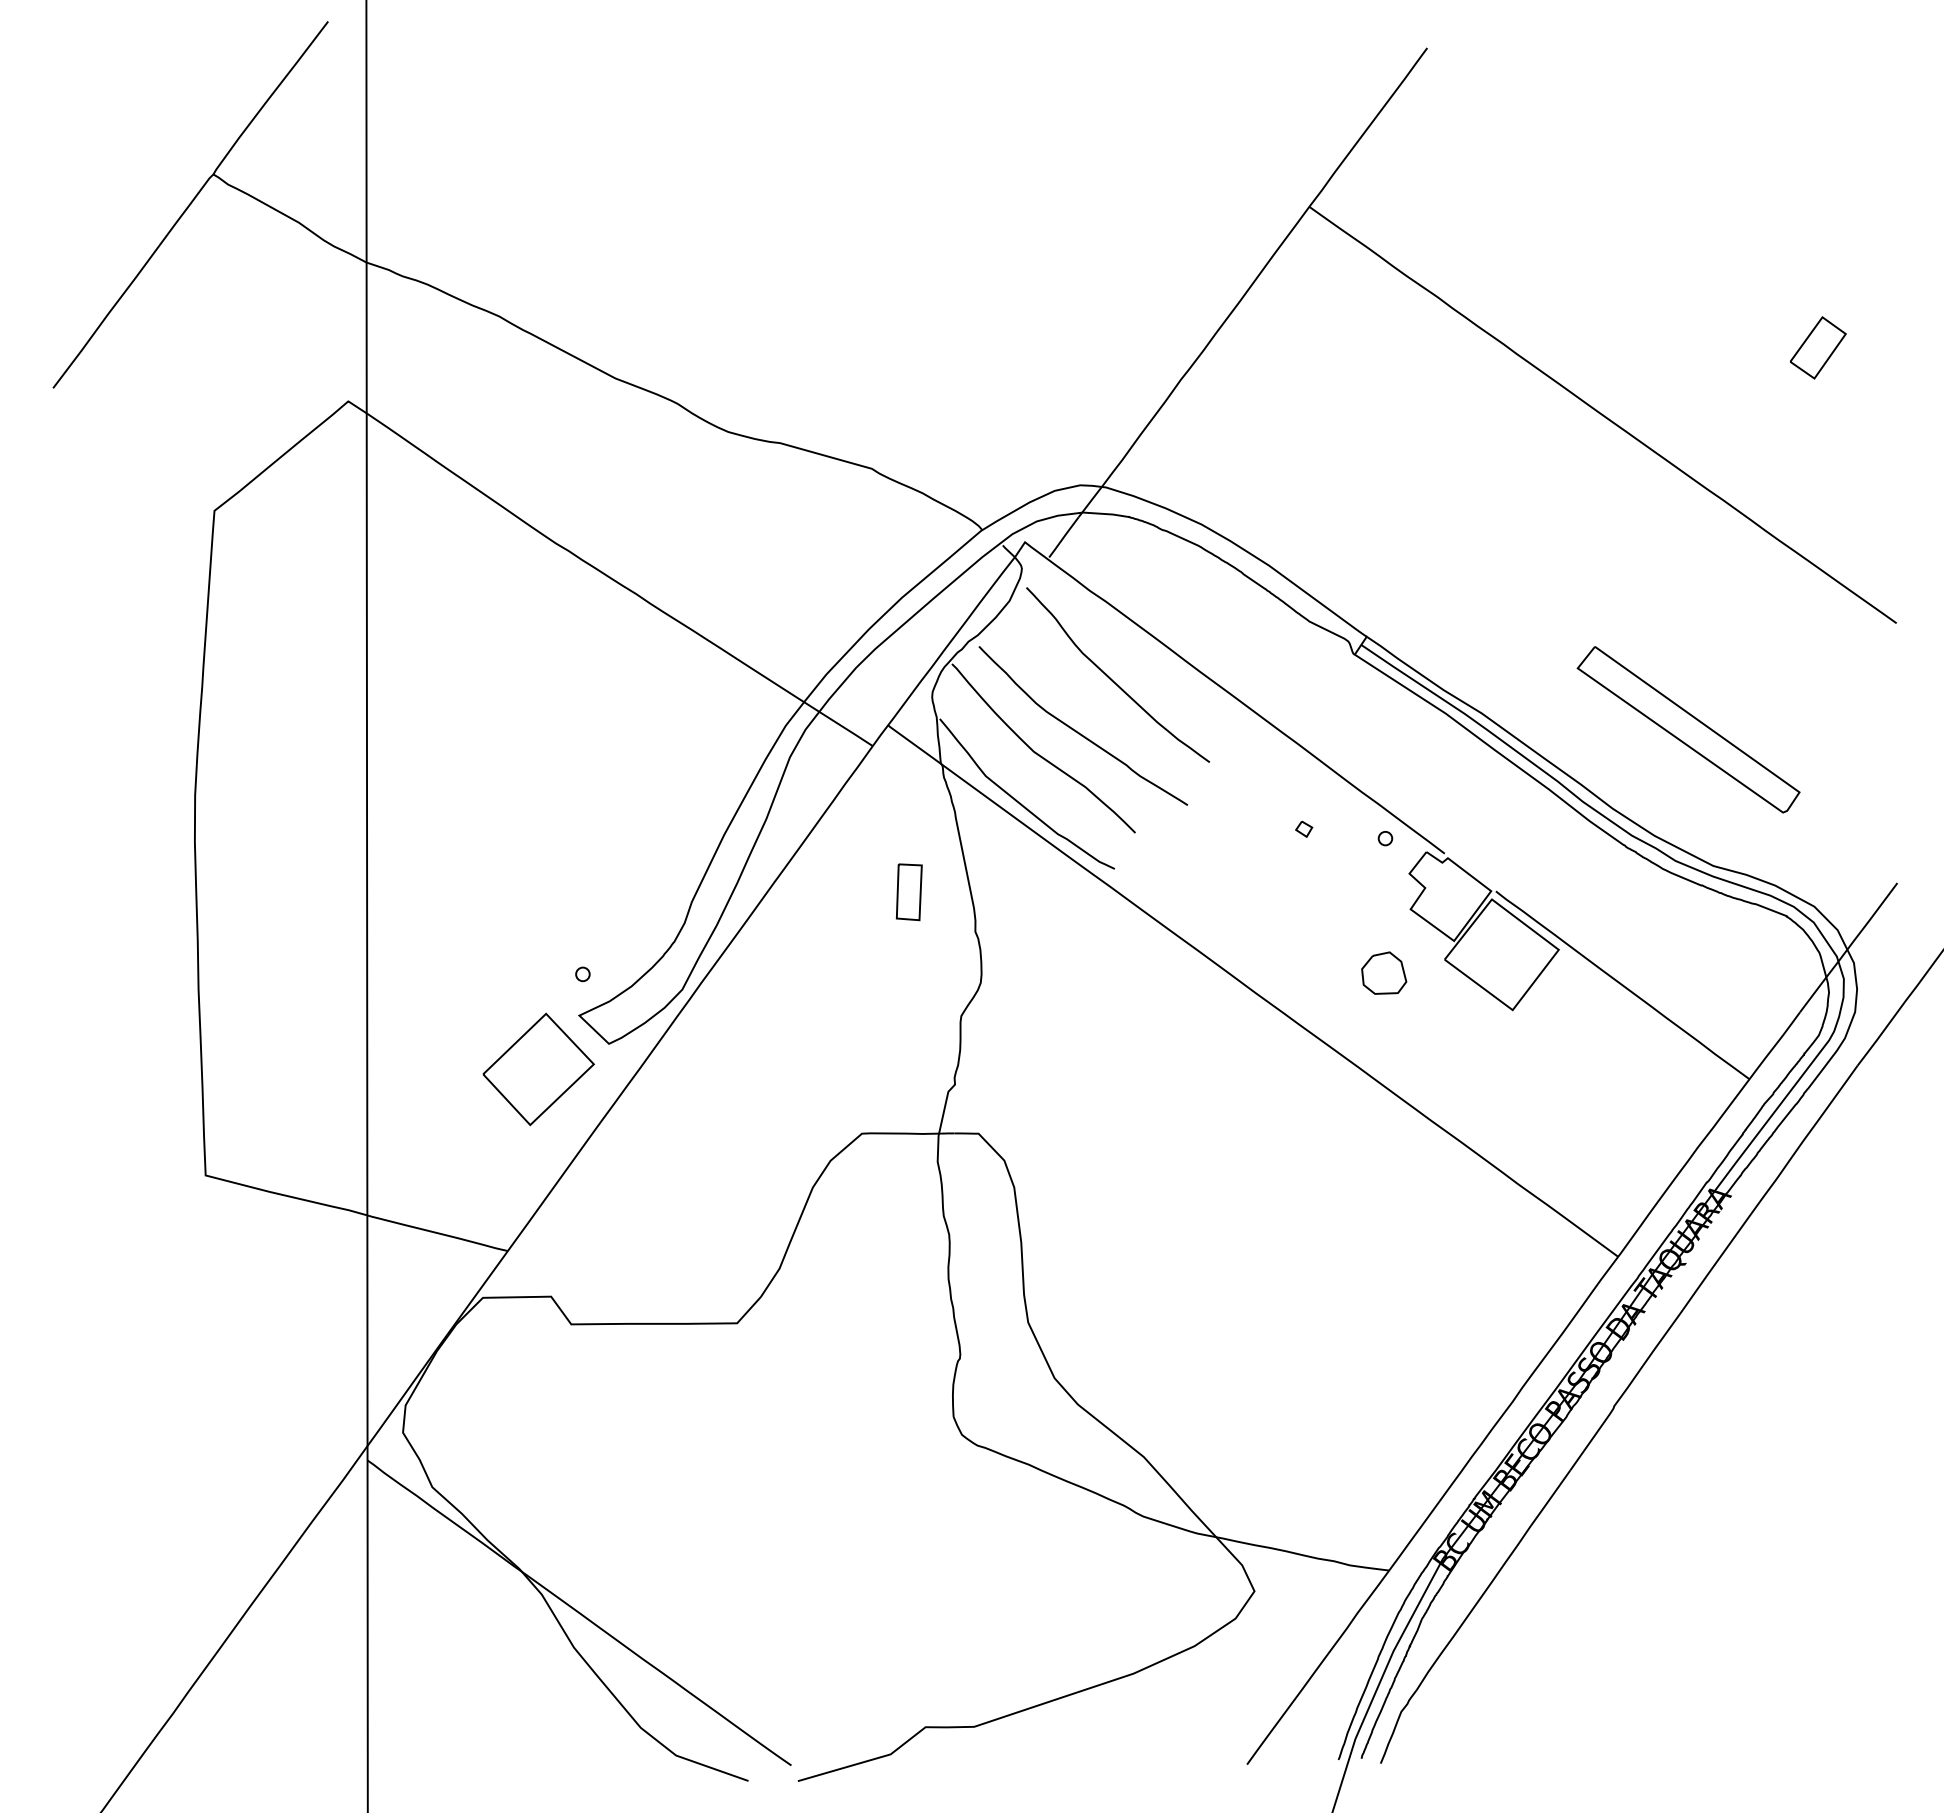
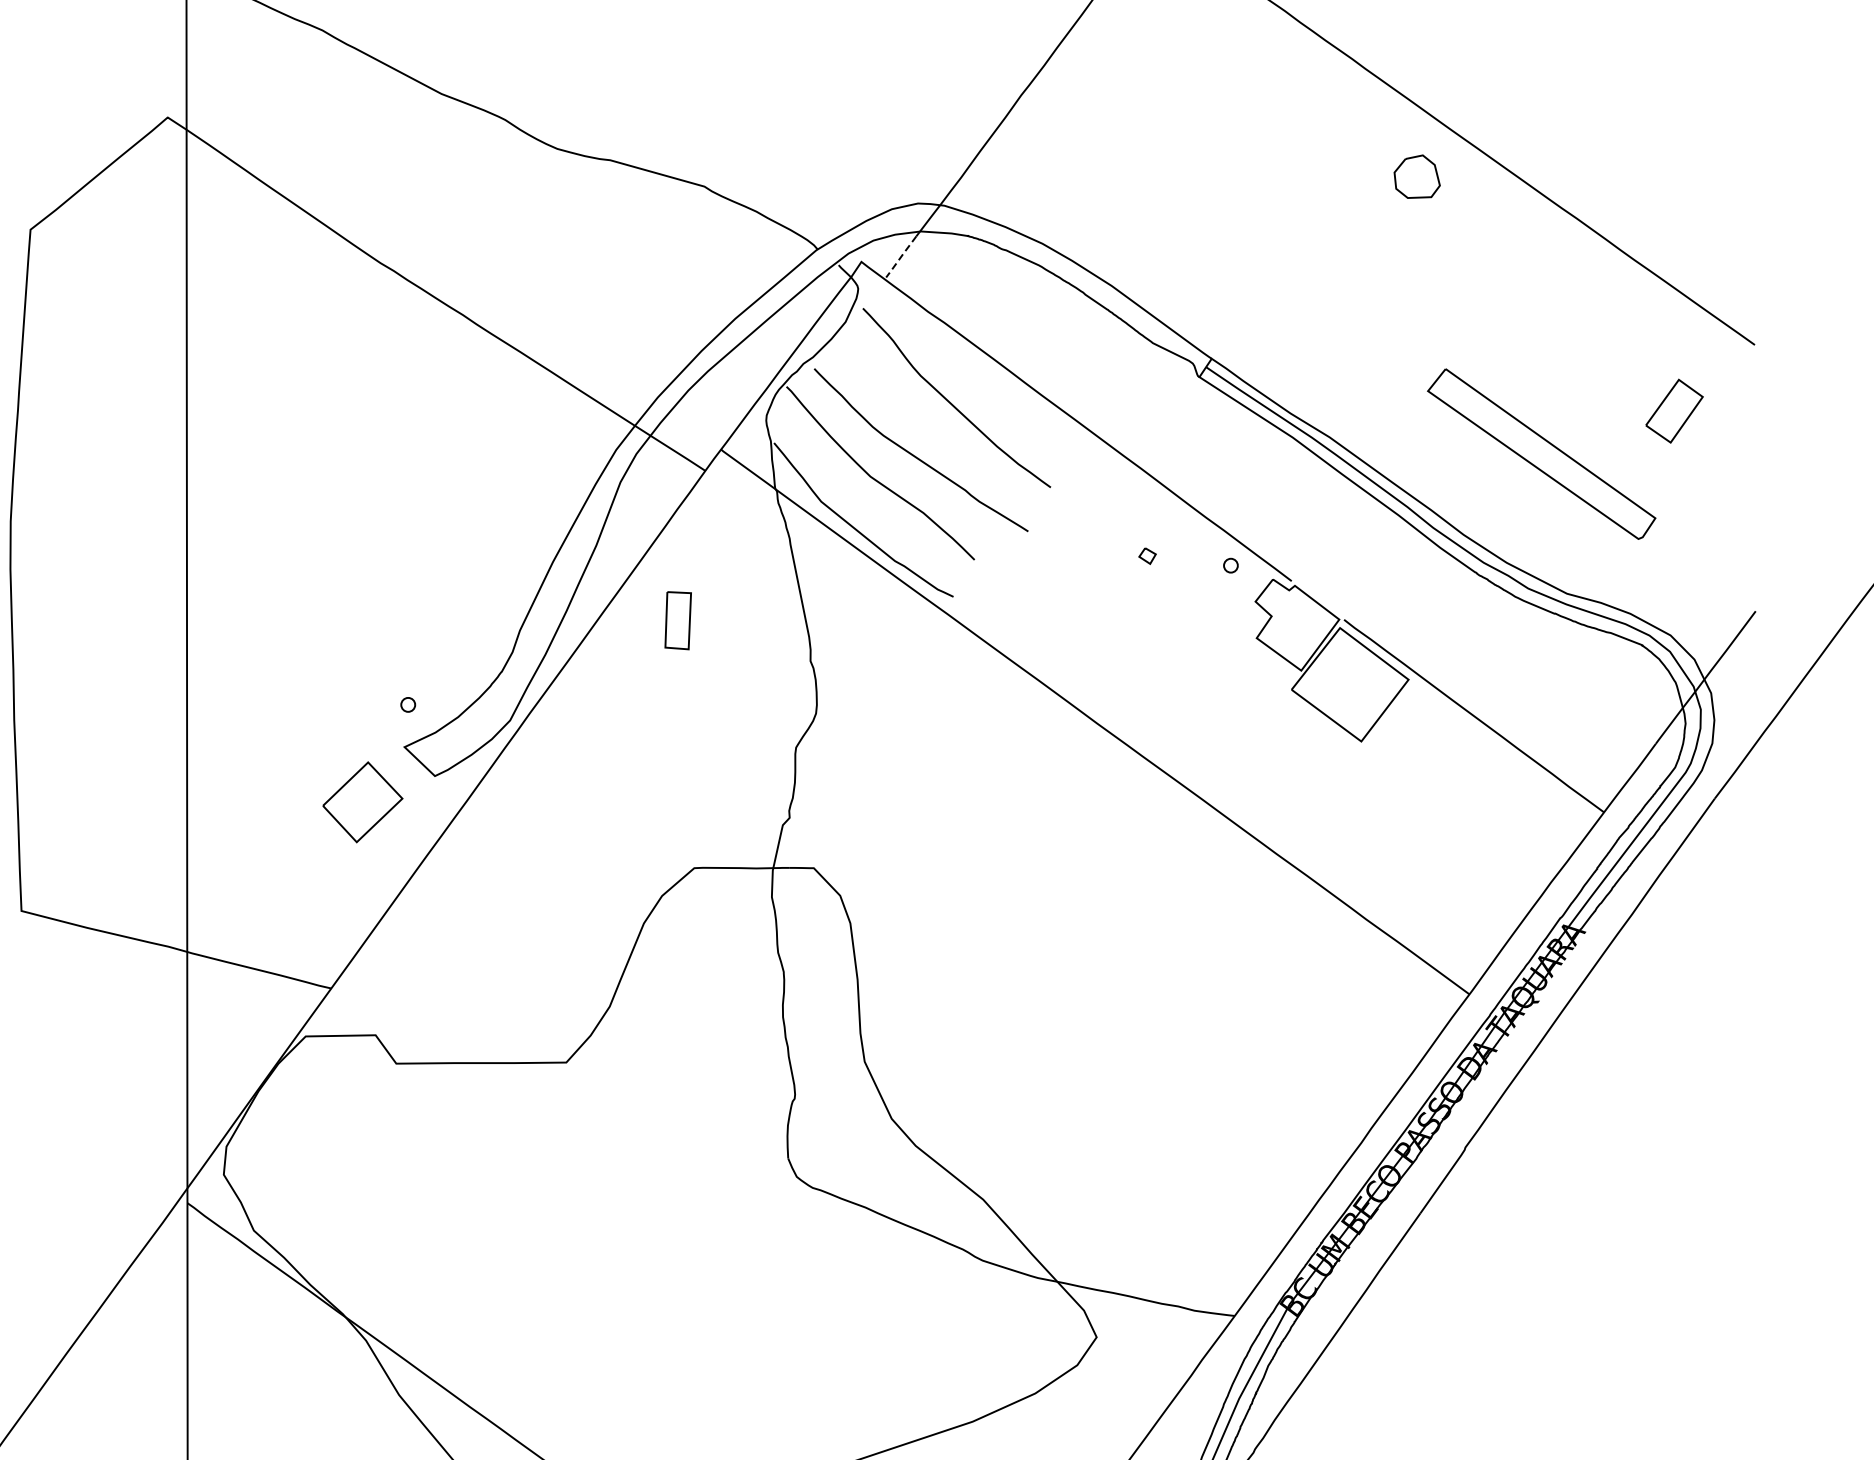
part: (1817, 347) -> (1673, 410), moved
line: (1063, 537) -> (900, 257), solid -> dashed
part: (908, 892) -> (677, 620), moved
part: (1384, 972) -> (1417, 176), moved
part: (538, 1069) -> (362, 802), size x0.7

